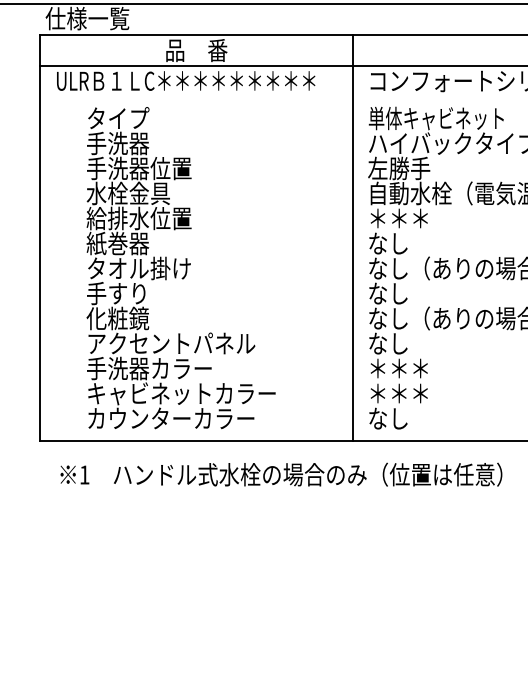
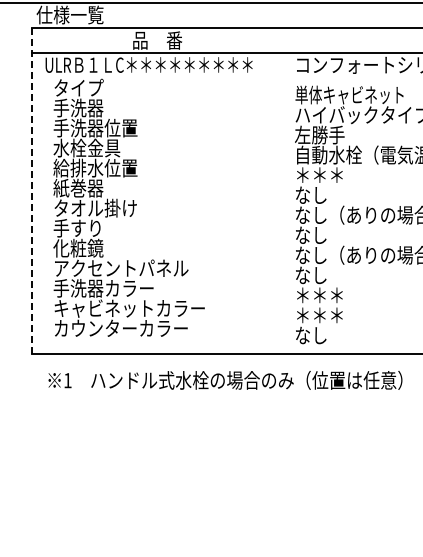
line: (40, 237) -> (32, 190), solid -> dashed
line: (352, 237) -> (282, 190), removed
text: (180, 267) -> (128, 207), moved

